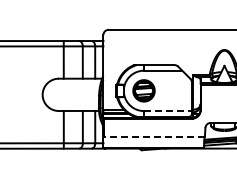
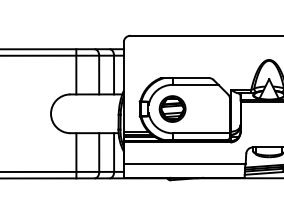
line: (167, 111) -> (200, 133), dashed -> solid
line: (154, 136) -> (185, 163), dashed -> solid

